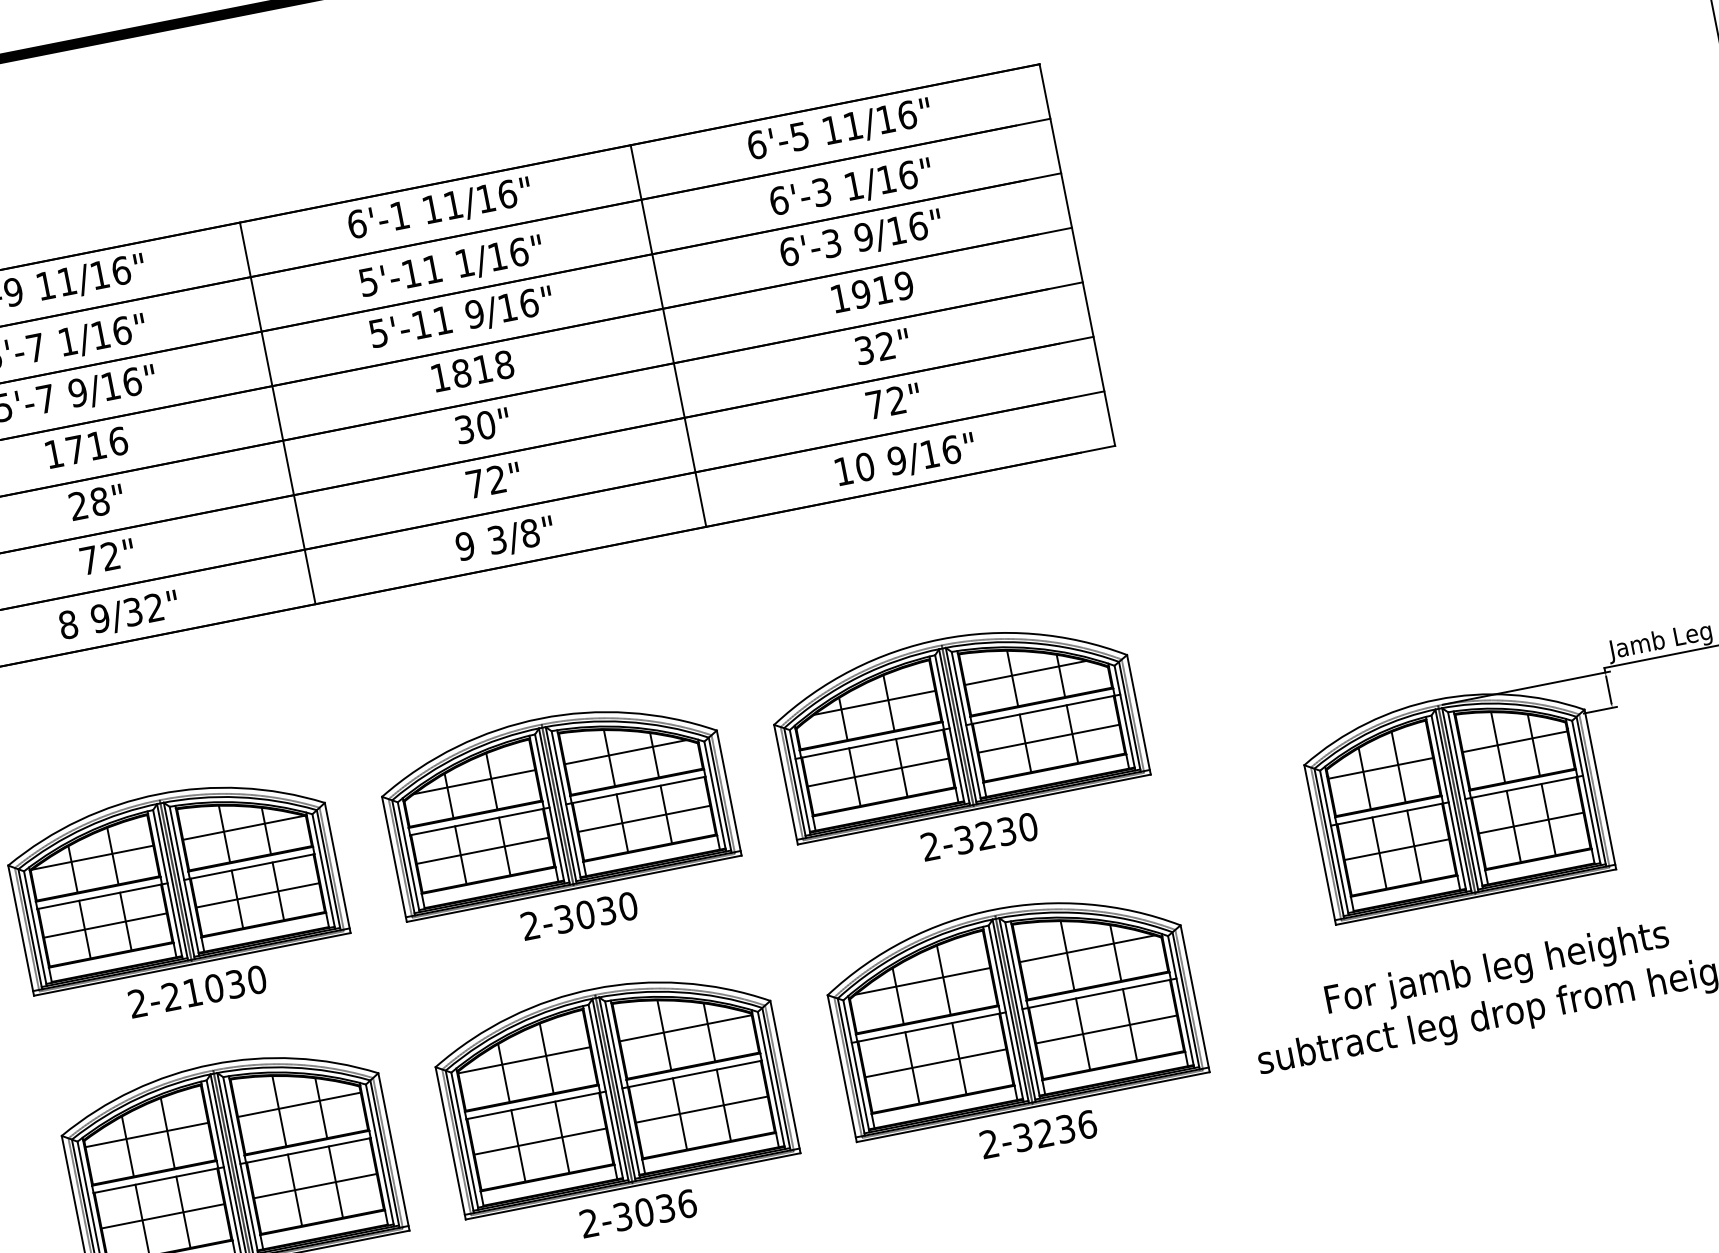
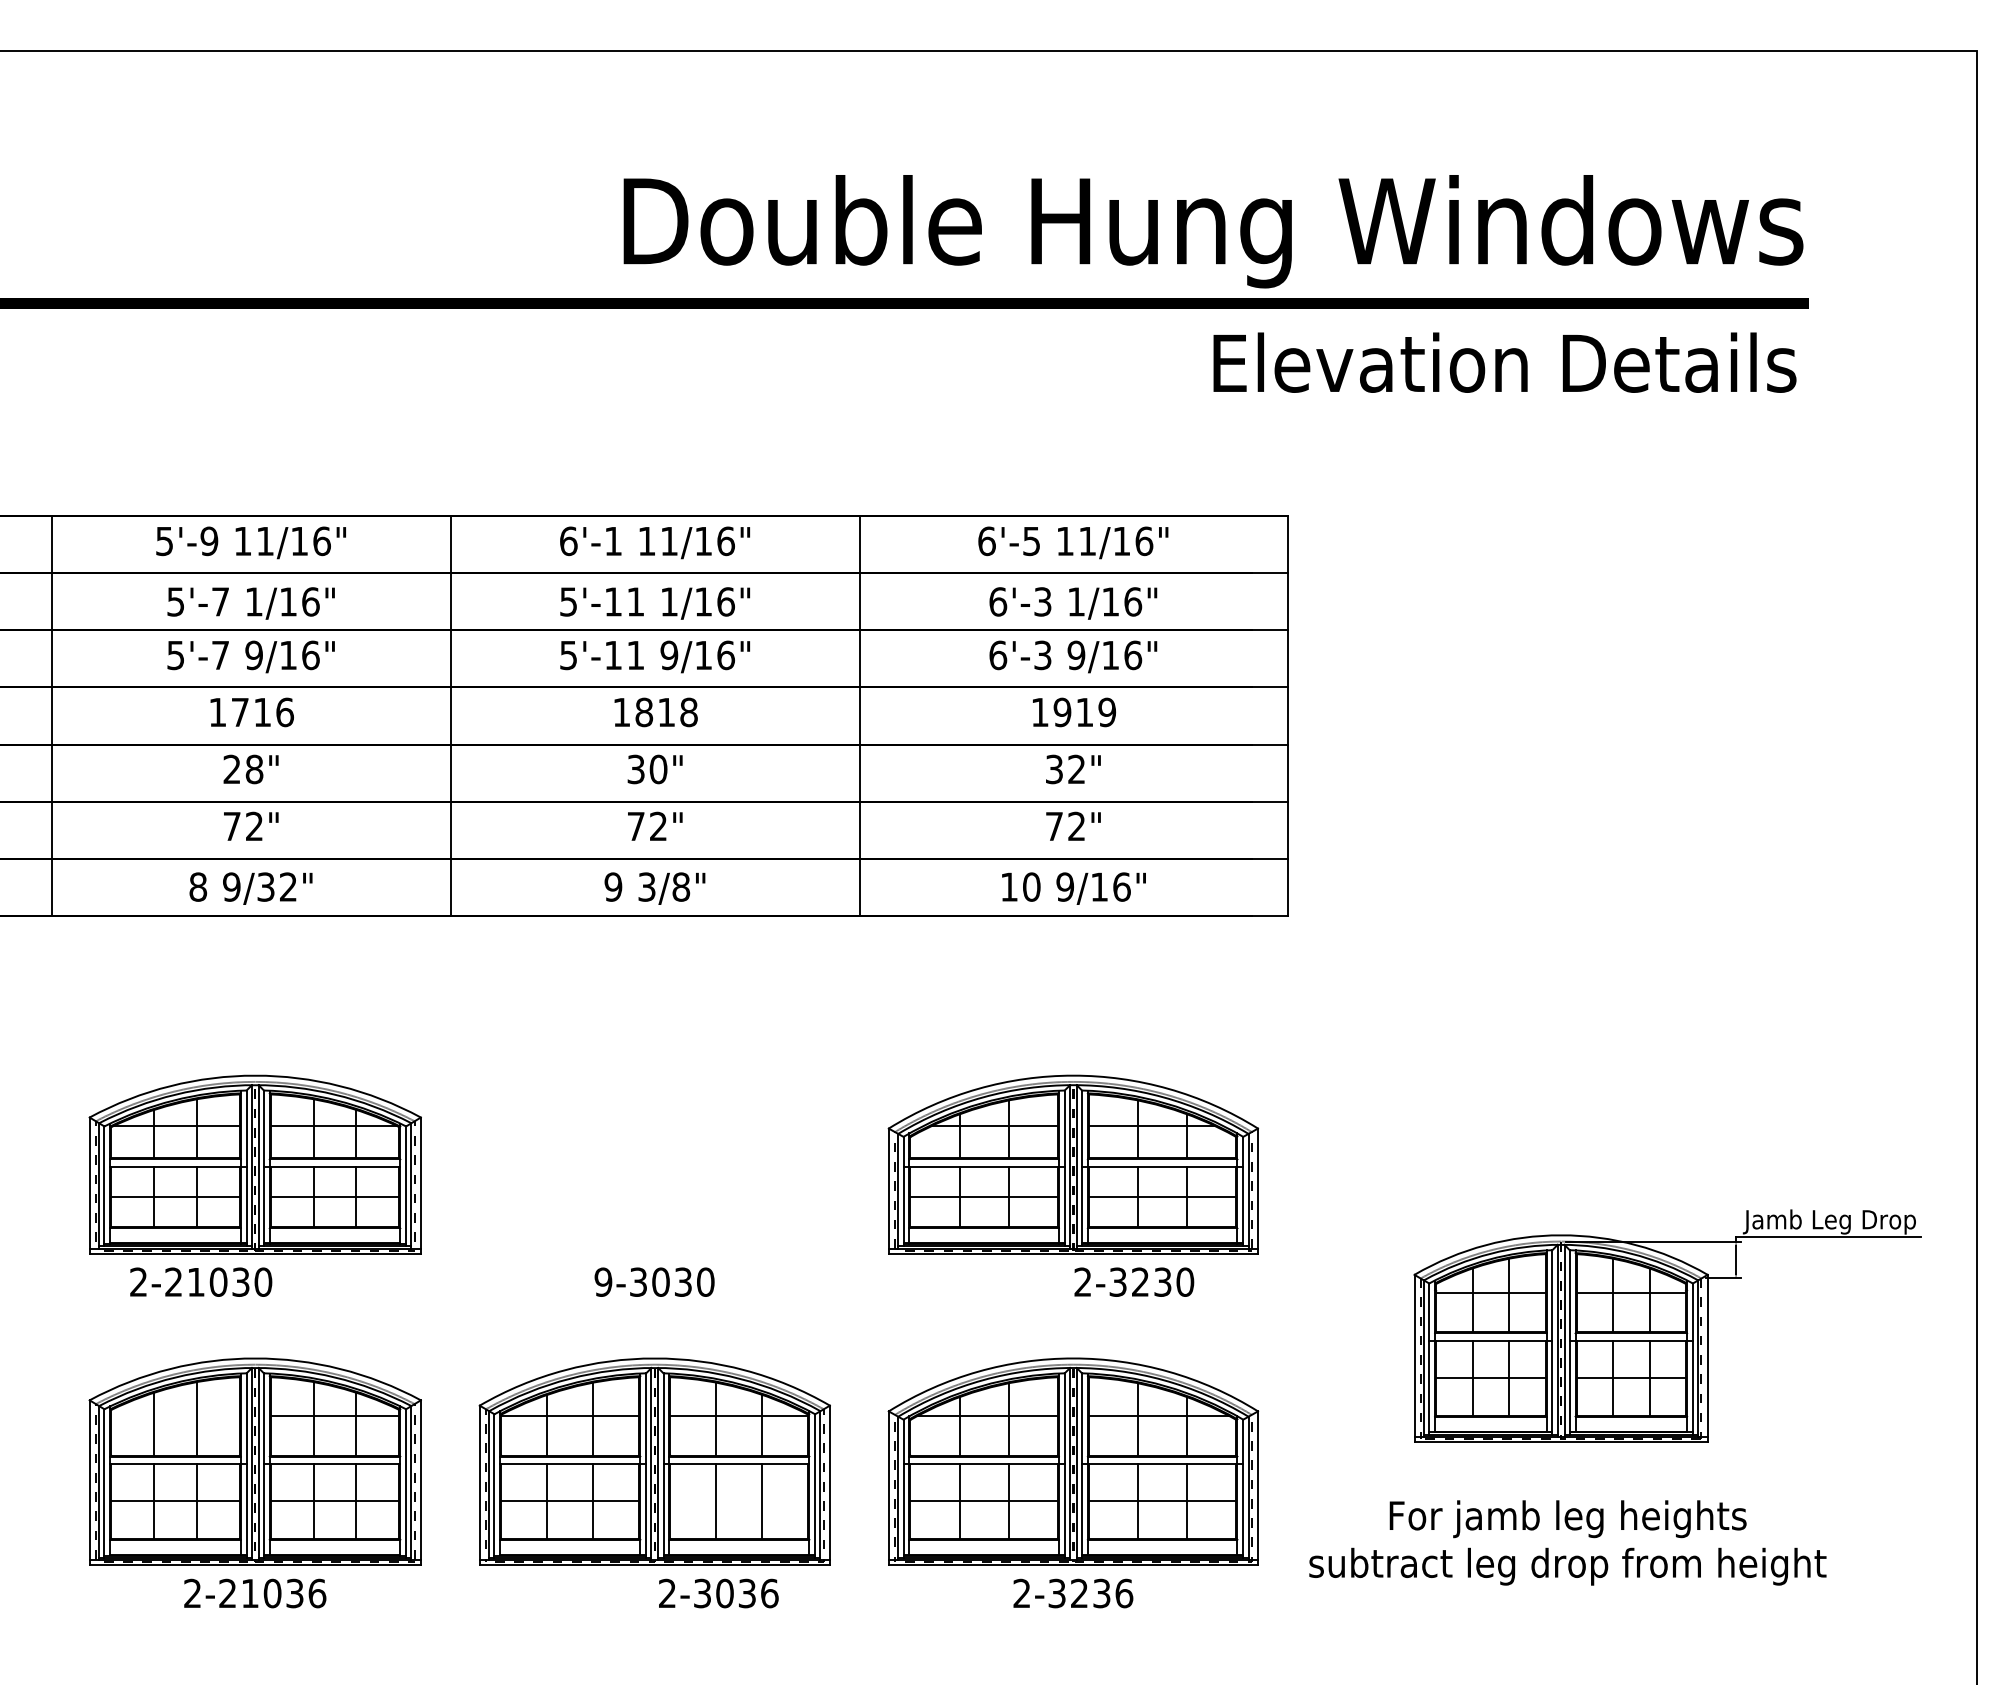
part: (557, 803) -> (654, 1164), removed
text: (979, 836) -> (1134, 1281), moved
text: (530, 925) -> (603, 1281), 2-3030 -> 9-3030
text: (197, 990) -> (201, 1281), moved
line: (702, 1109) -> (739, 1501), removed
line: (146, 1135) -> (175, 1416), removed
text: (638, 1213) -> (718, 1593), moved

